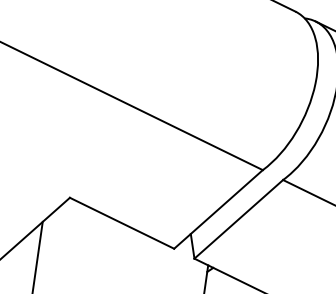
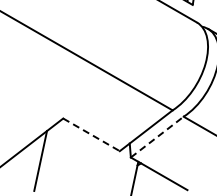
line: (239, 218) -> (157, 136), solid -> dashed
line: (121, 222) -> (91, 134), solid -> dashed

